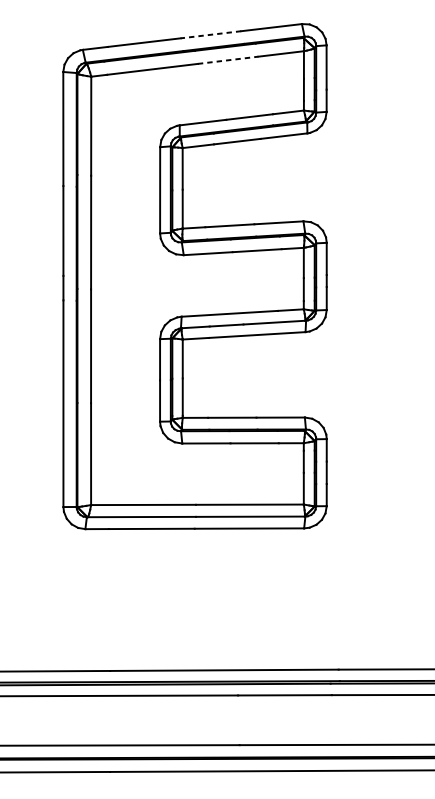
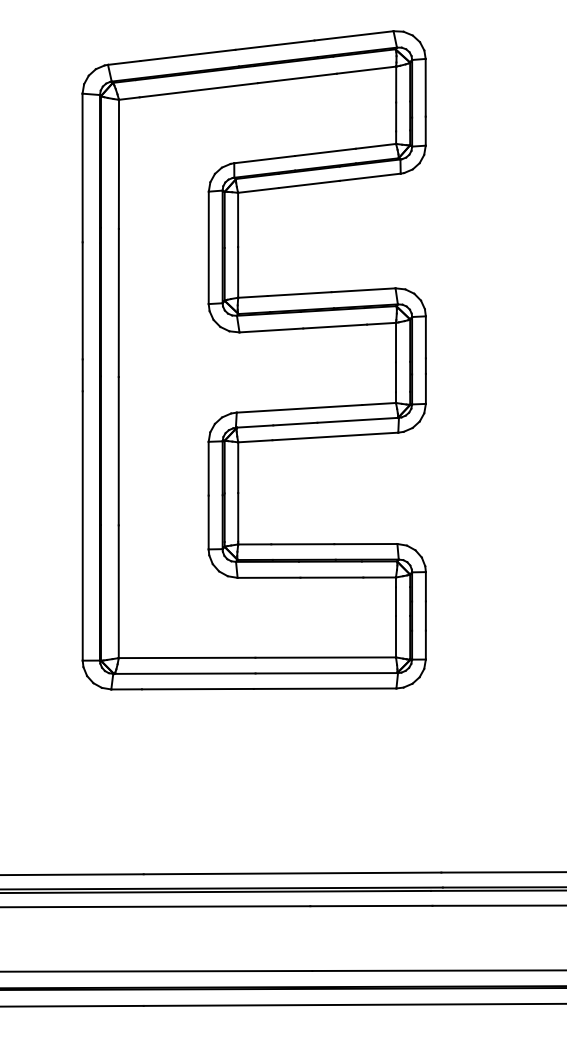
line: (210, 35) -> (274, 45), dashed -> solid
line: (228, 60) -> (297, 78), dashed -> solid

